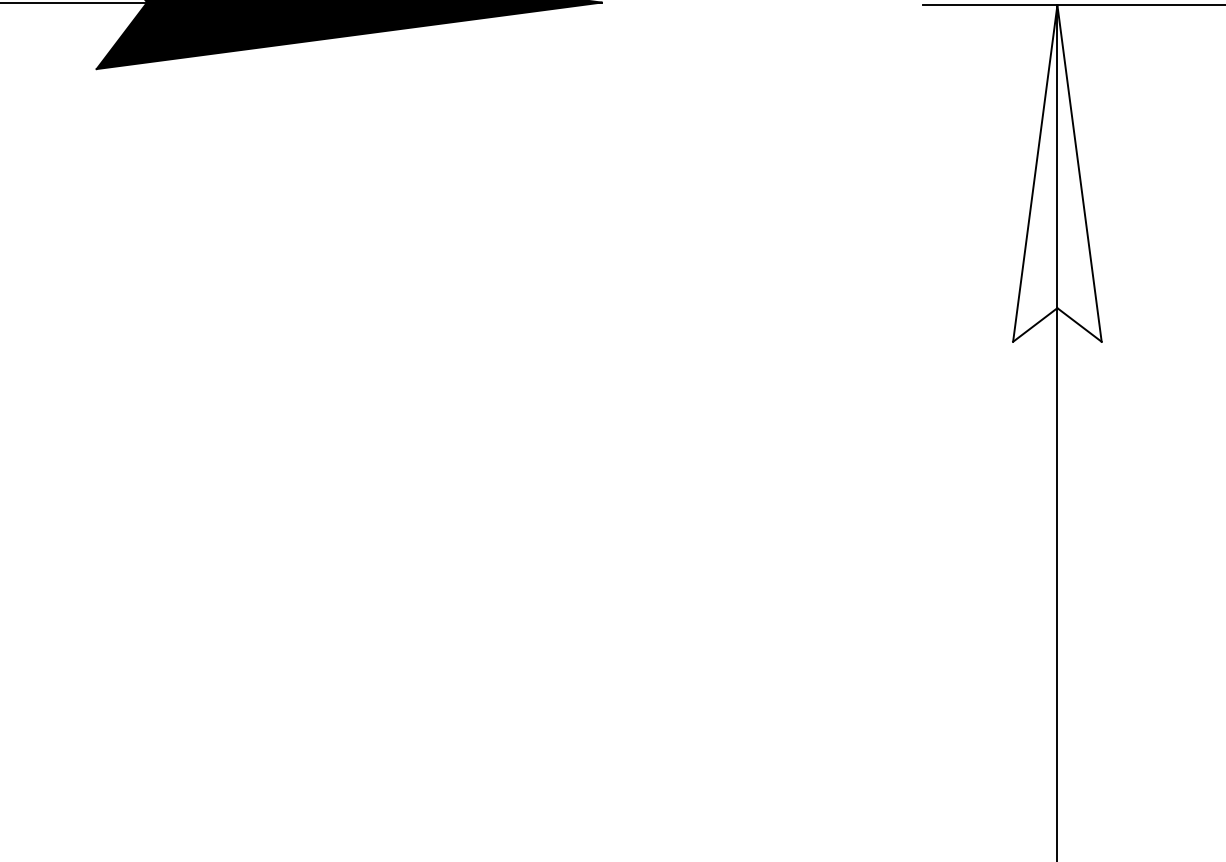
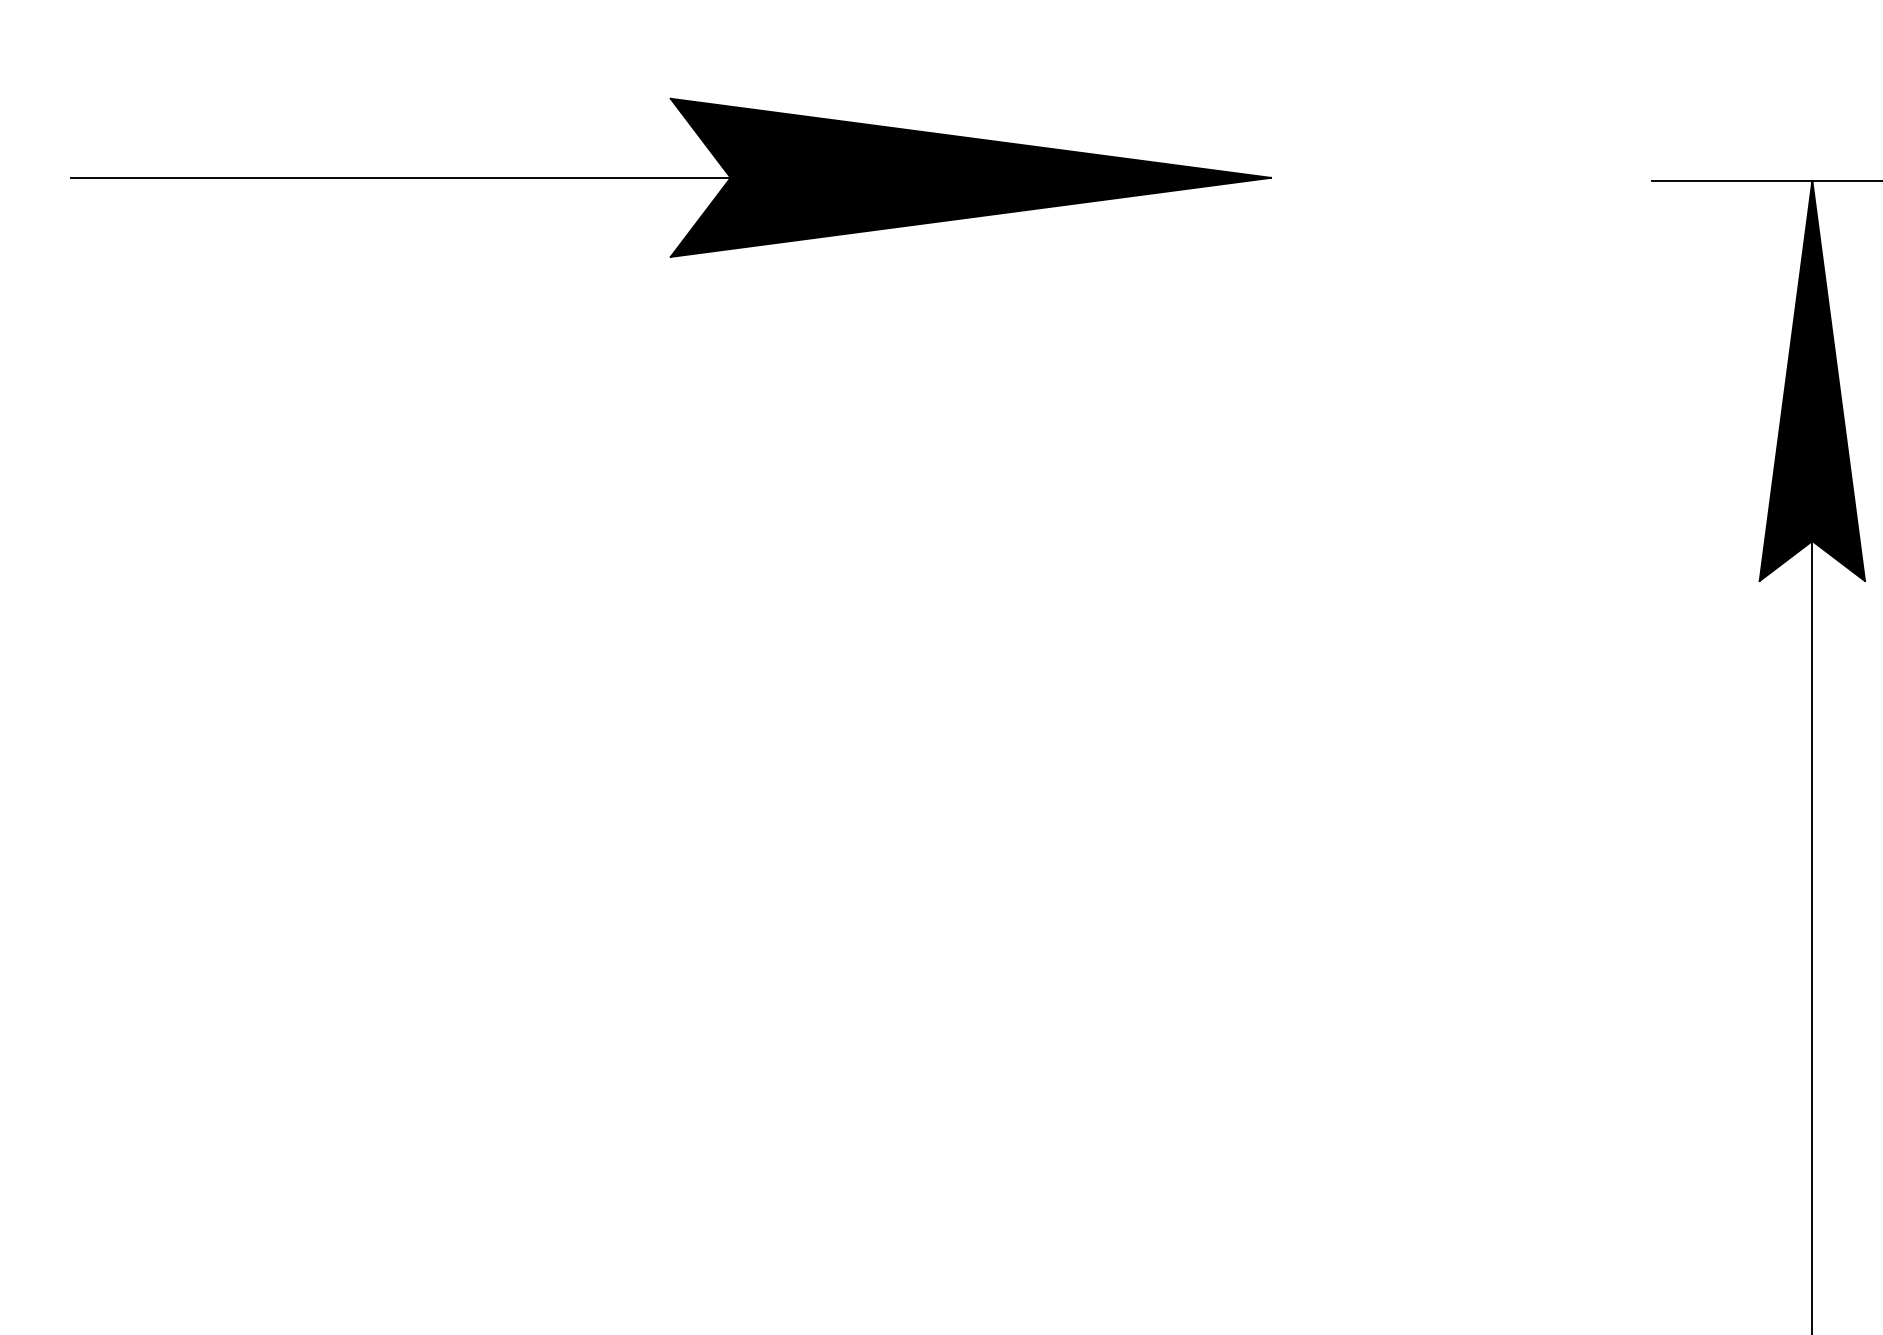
fill: (1056, 173) -> (1811, 380), added

